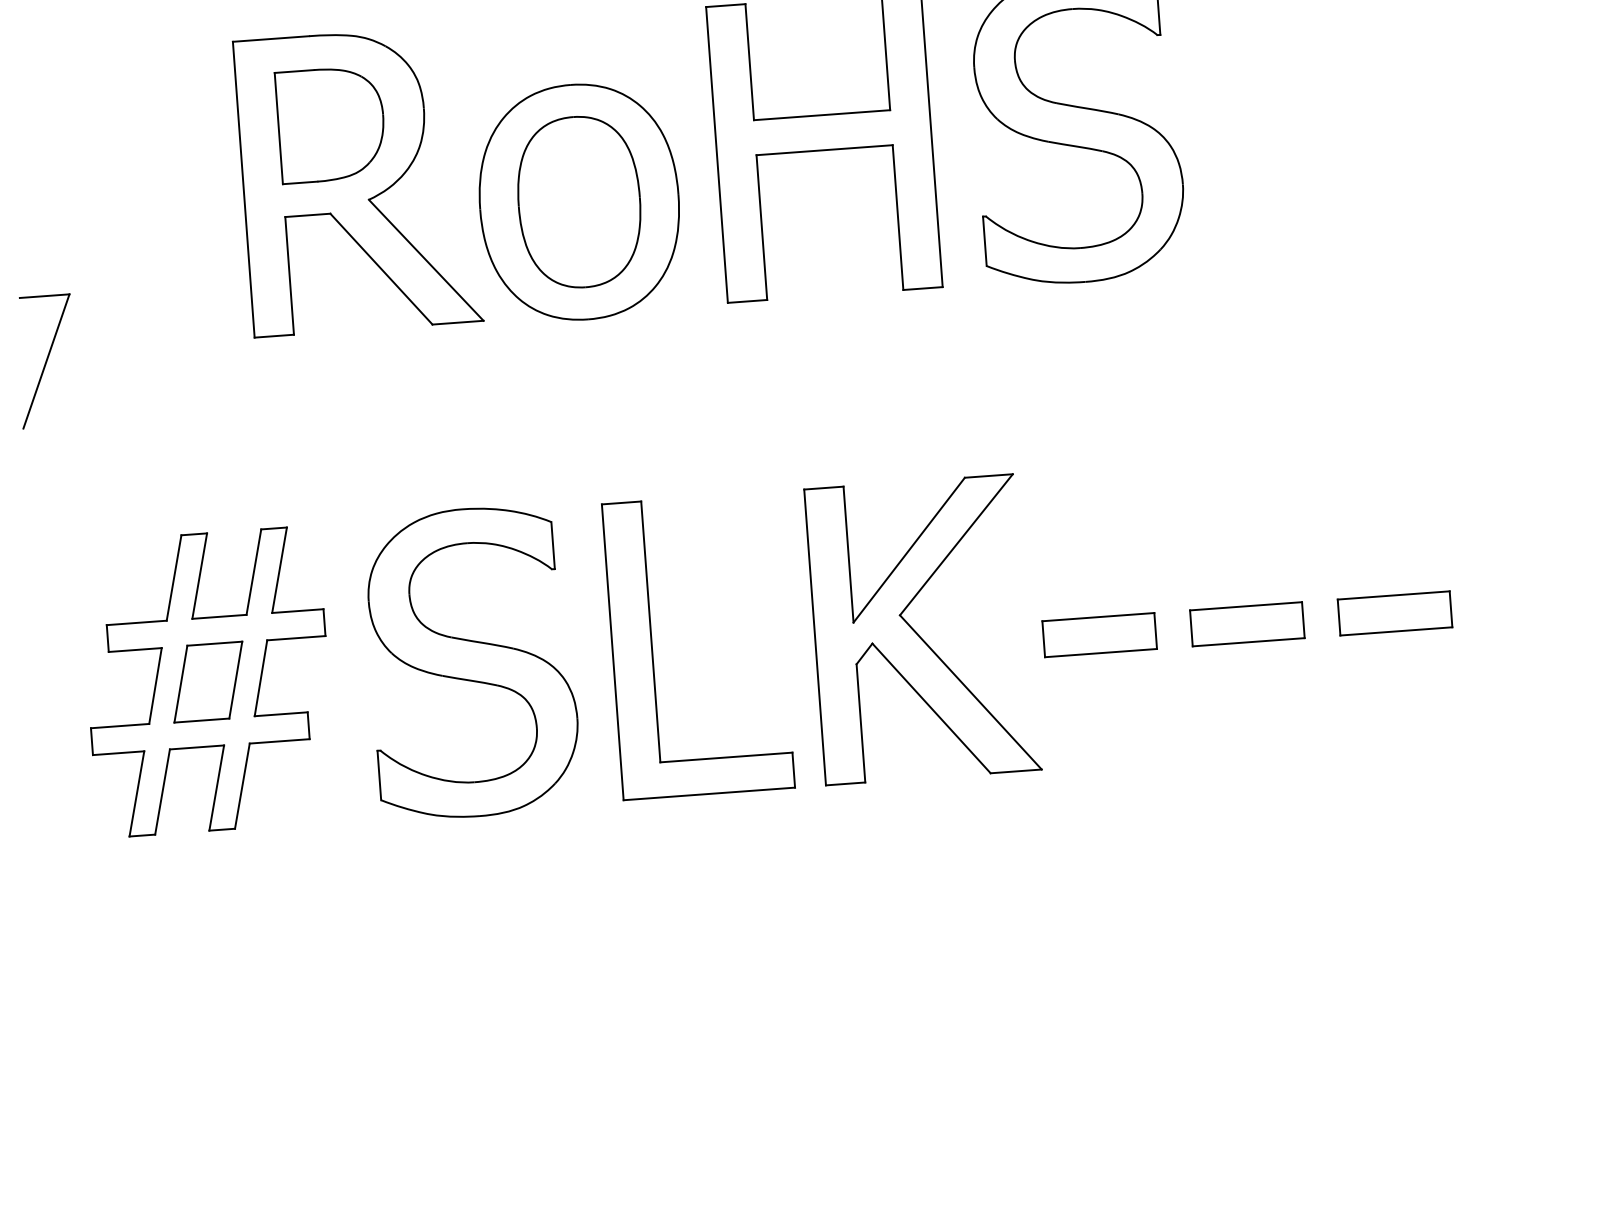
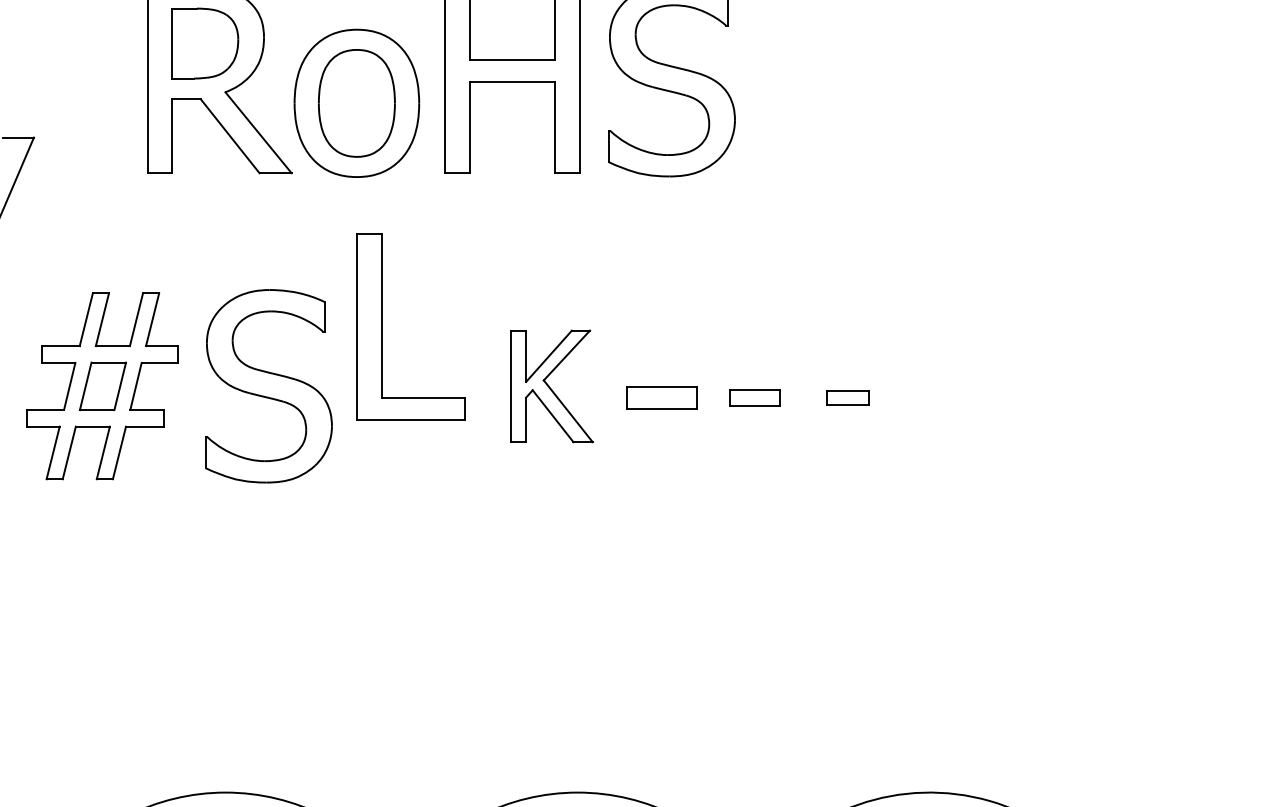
part: (1394, 612) -> (847, 397), size x0.6
part: (1246, 623) -> (754, 397), size x0.7
part: (922, 629) -> (551, 386), size x0.6
part: (653, 648) -> (382, 326), moved

